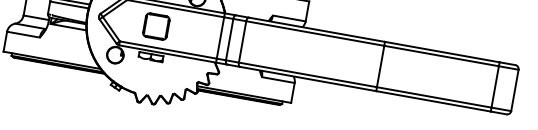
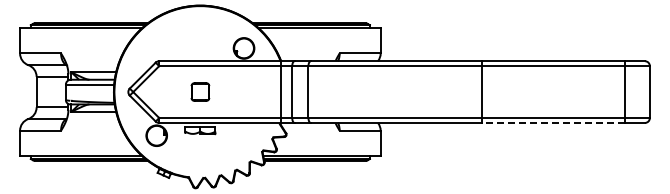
part: (156, 26) -> (200, 91), size x0.6
line: (433, 101) -> (553, 122), solid -> dashed

